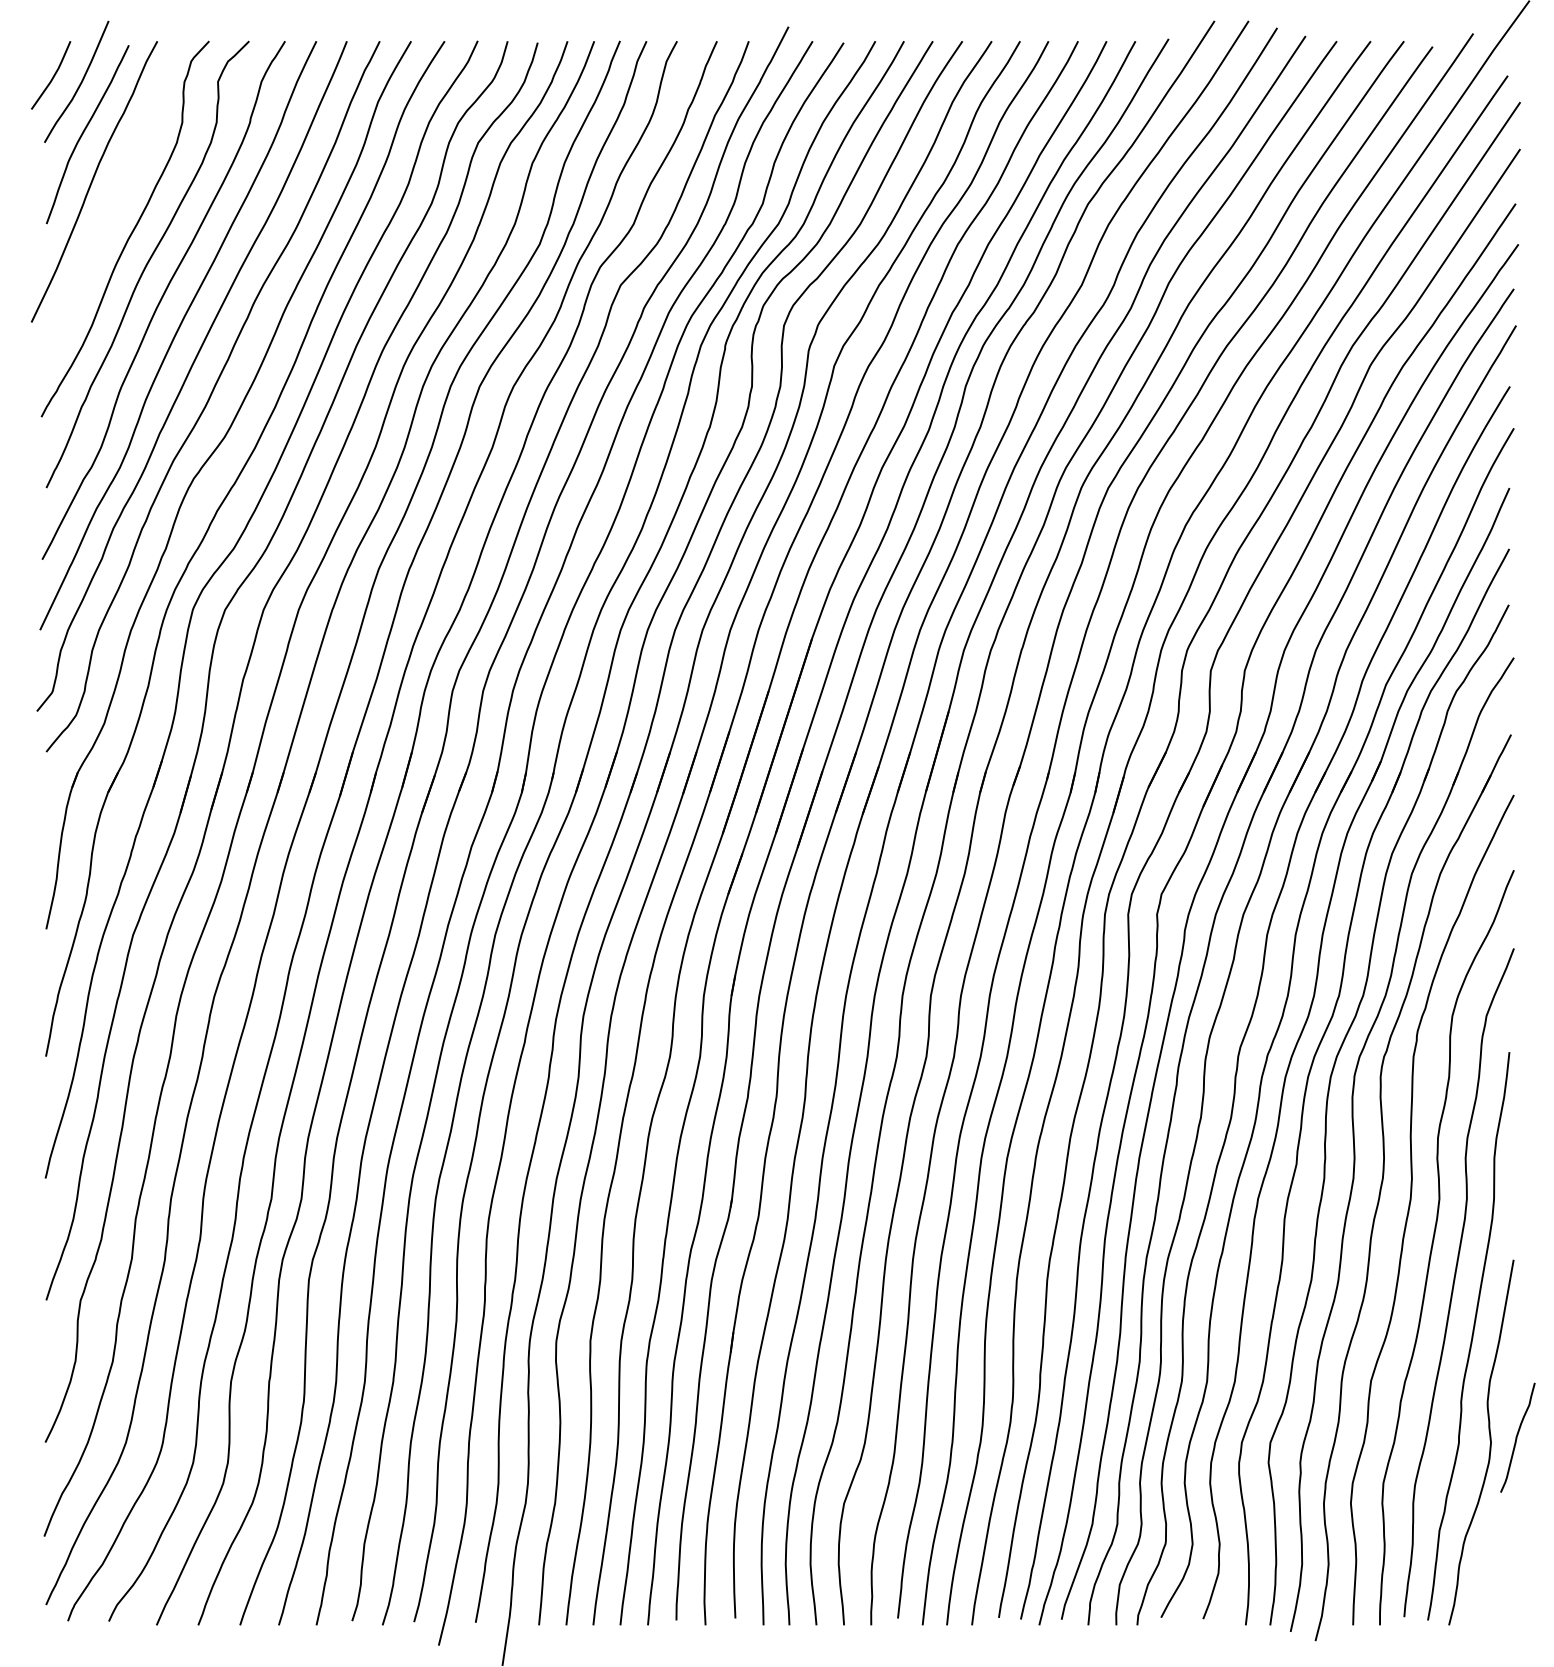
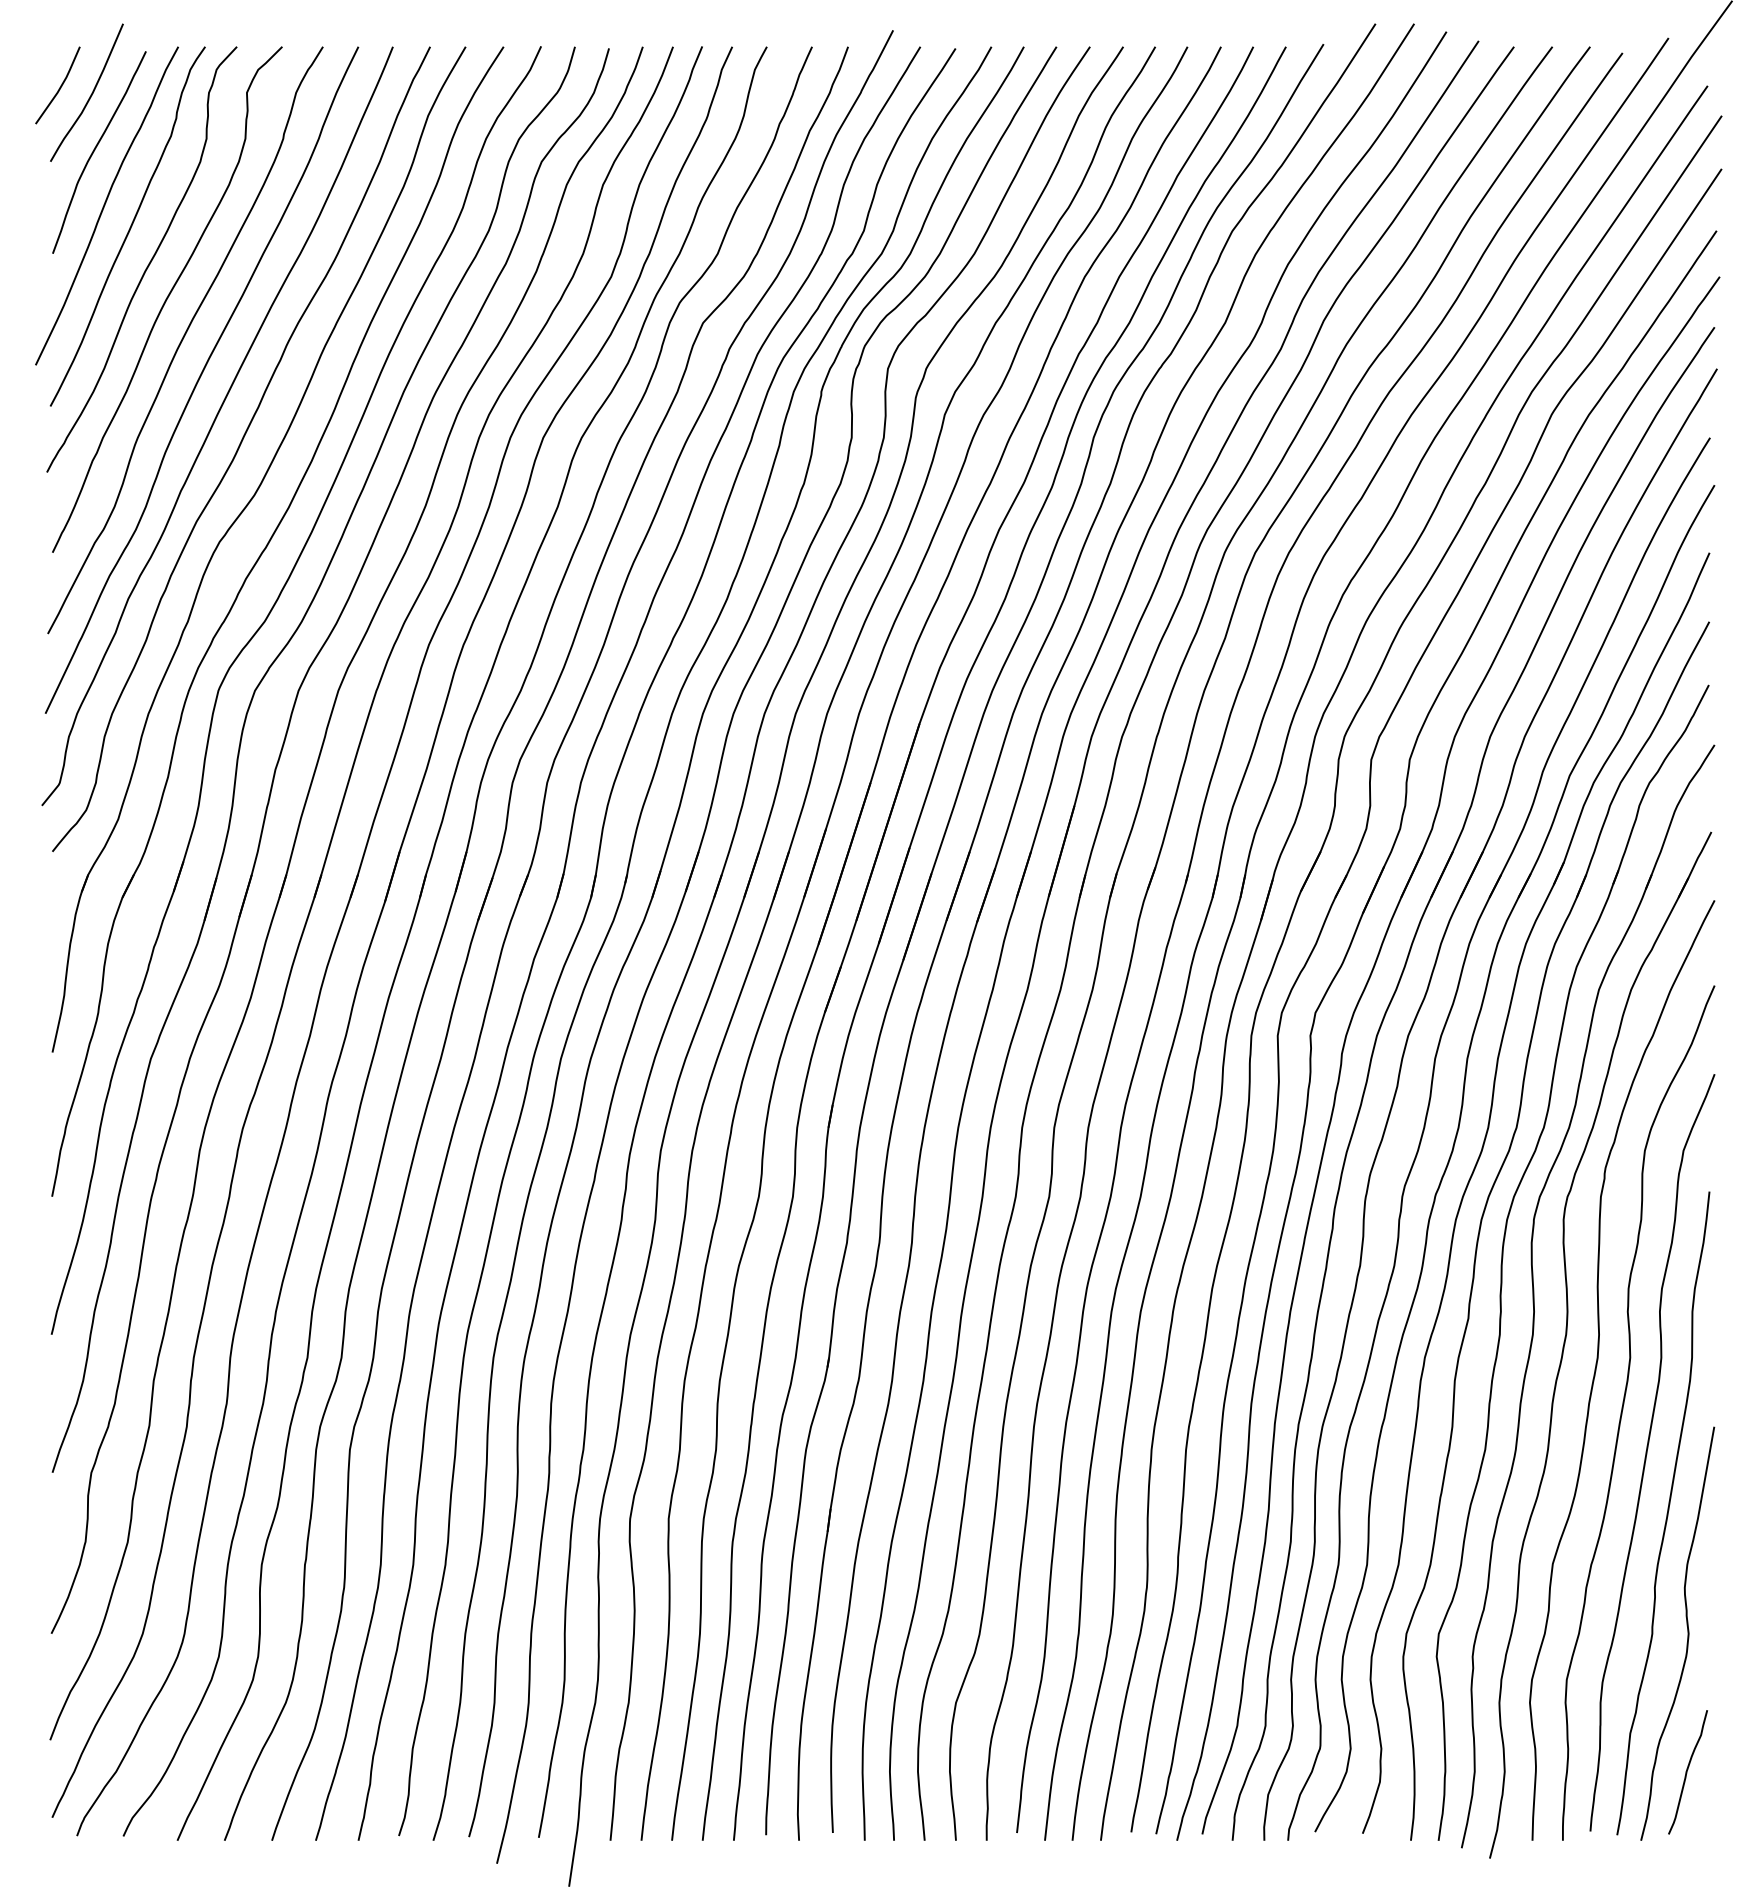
curve: (114, 200) -> (129, 227), added
curve: (1517, 1437) -> (1687, 1772), moved

